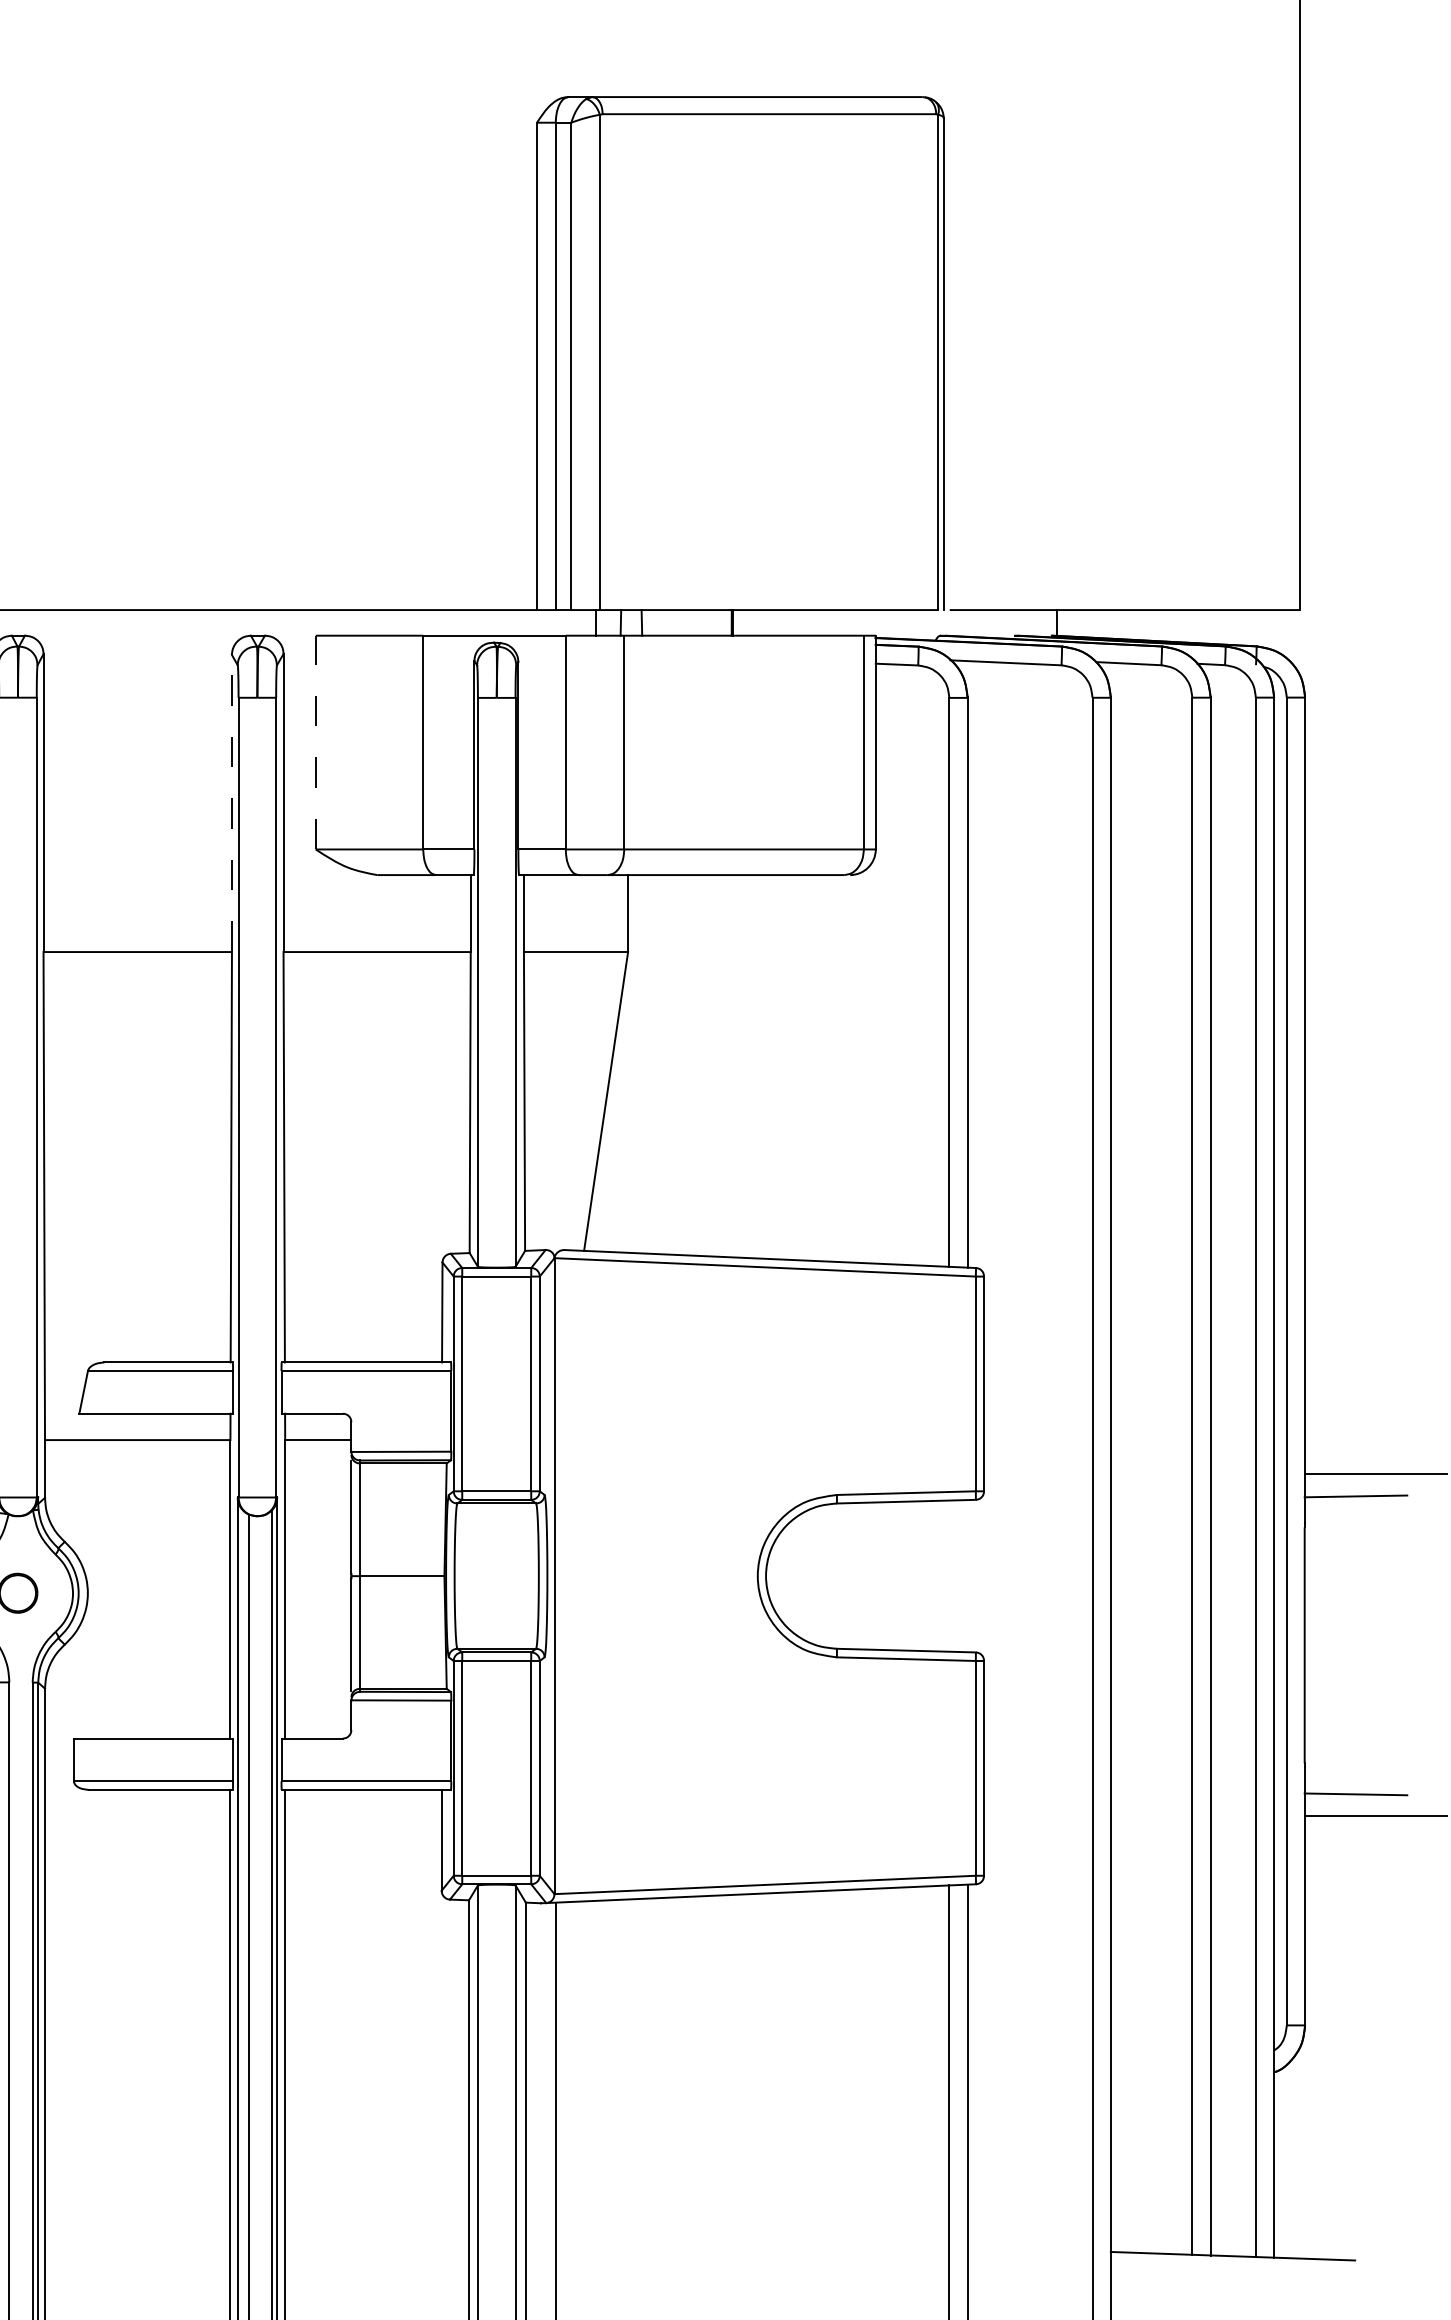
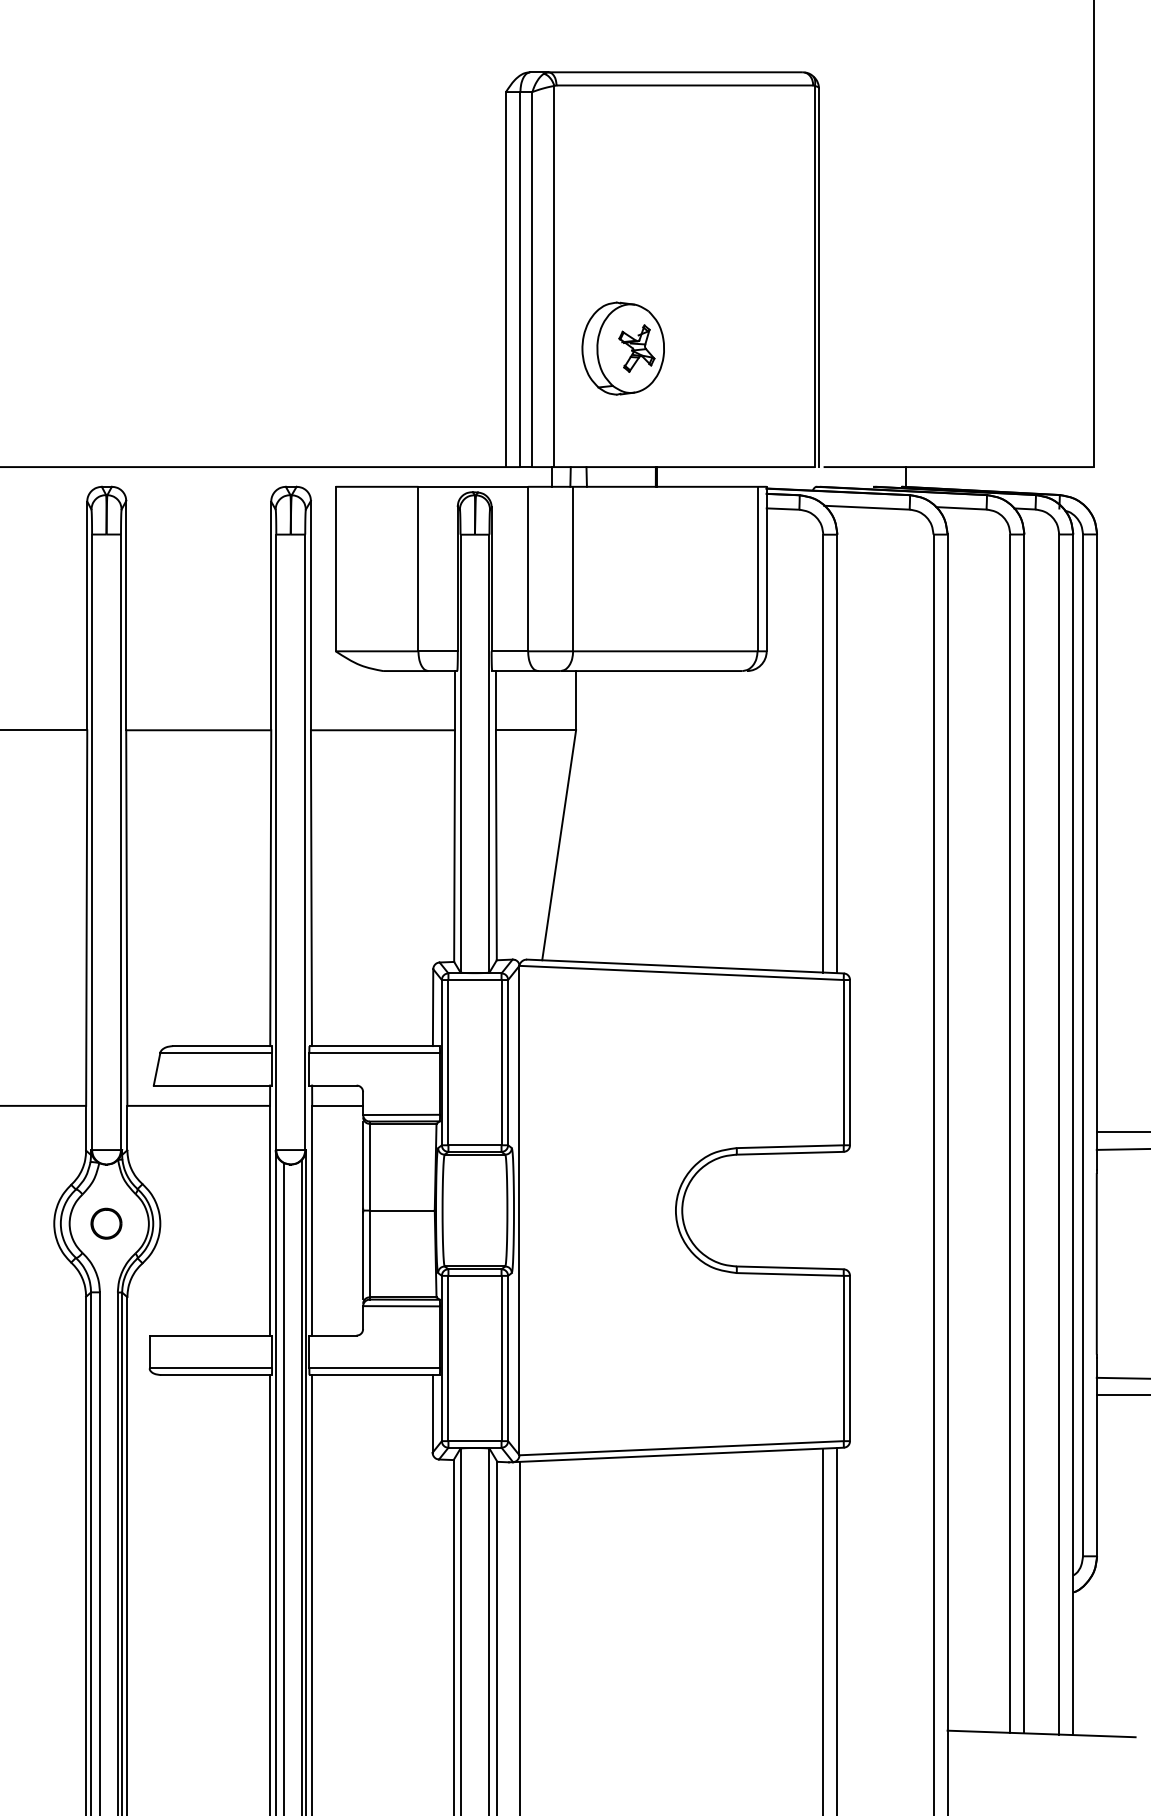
part: (688, 455) -> (622, 348), added
line: (315, 741) -> (335, 568), dashed -> solid
line: (232, 802) -> (271, 615), dashed -> solid

